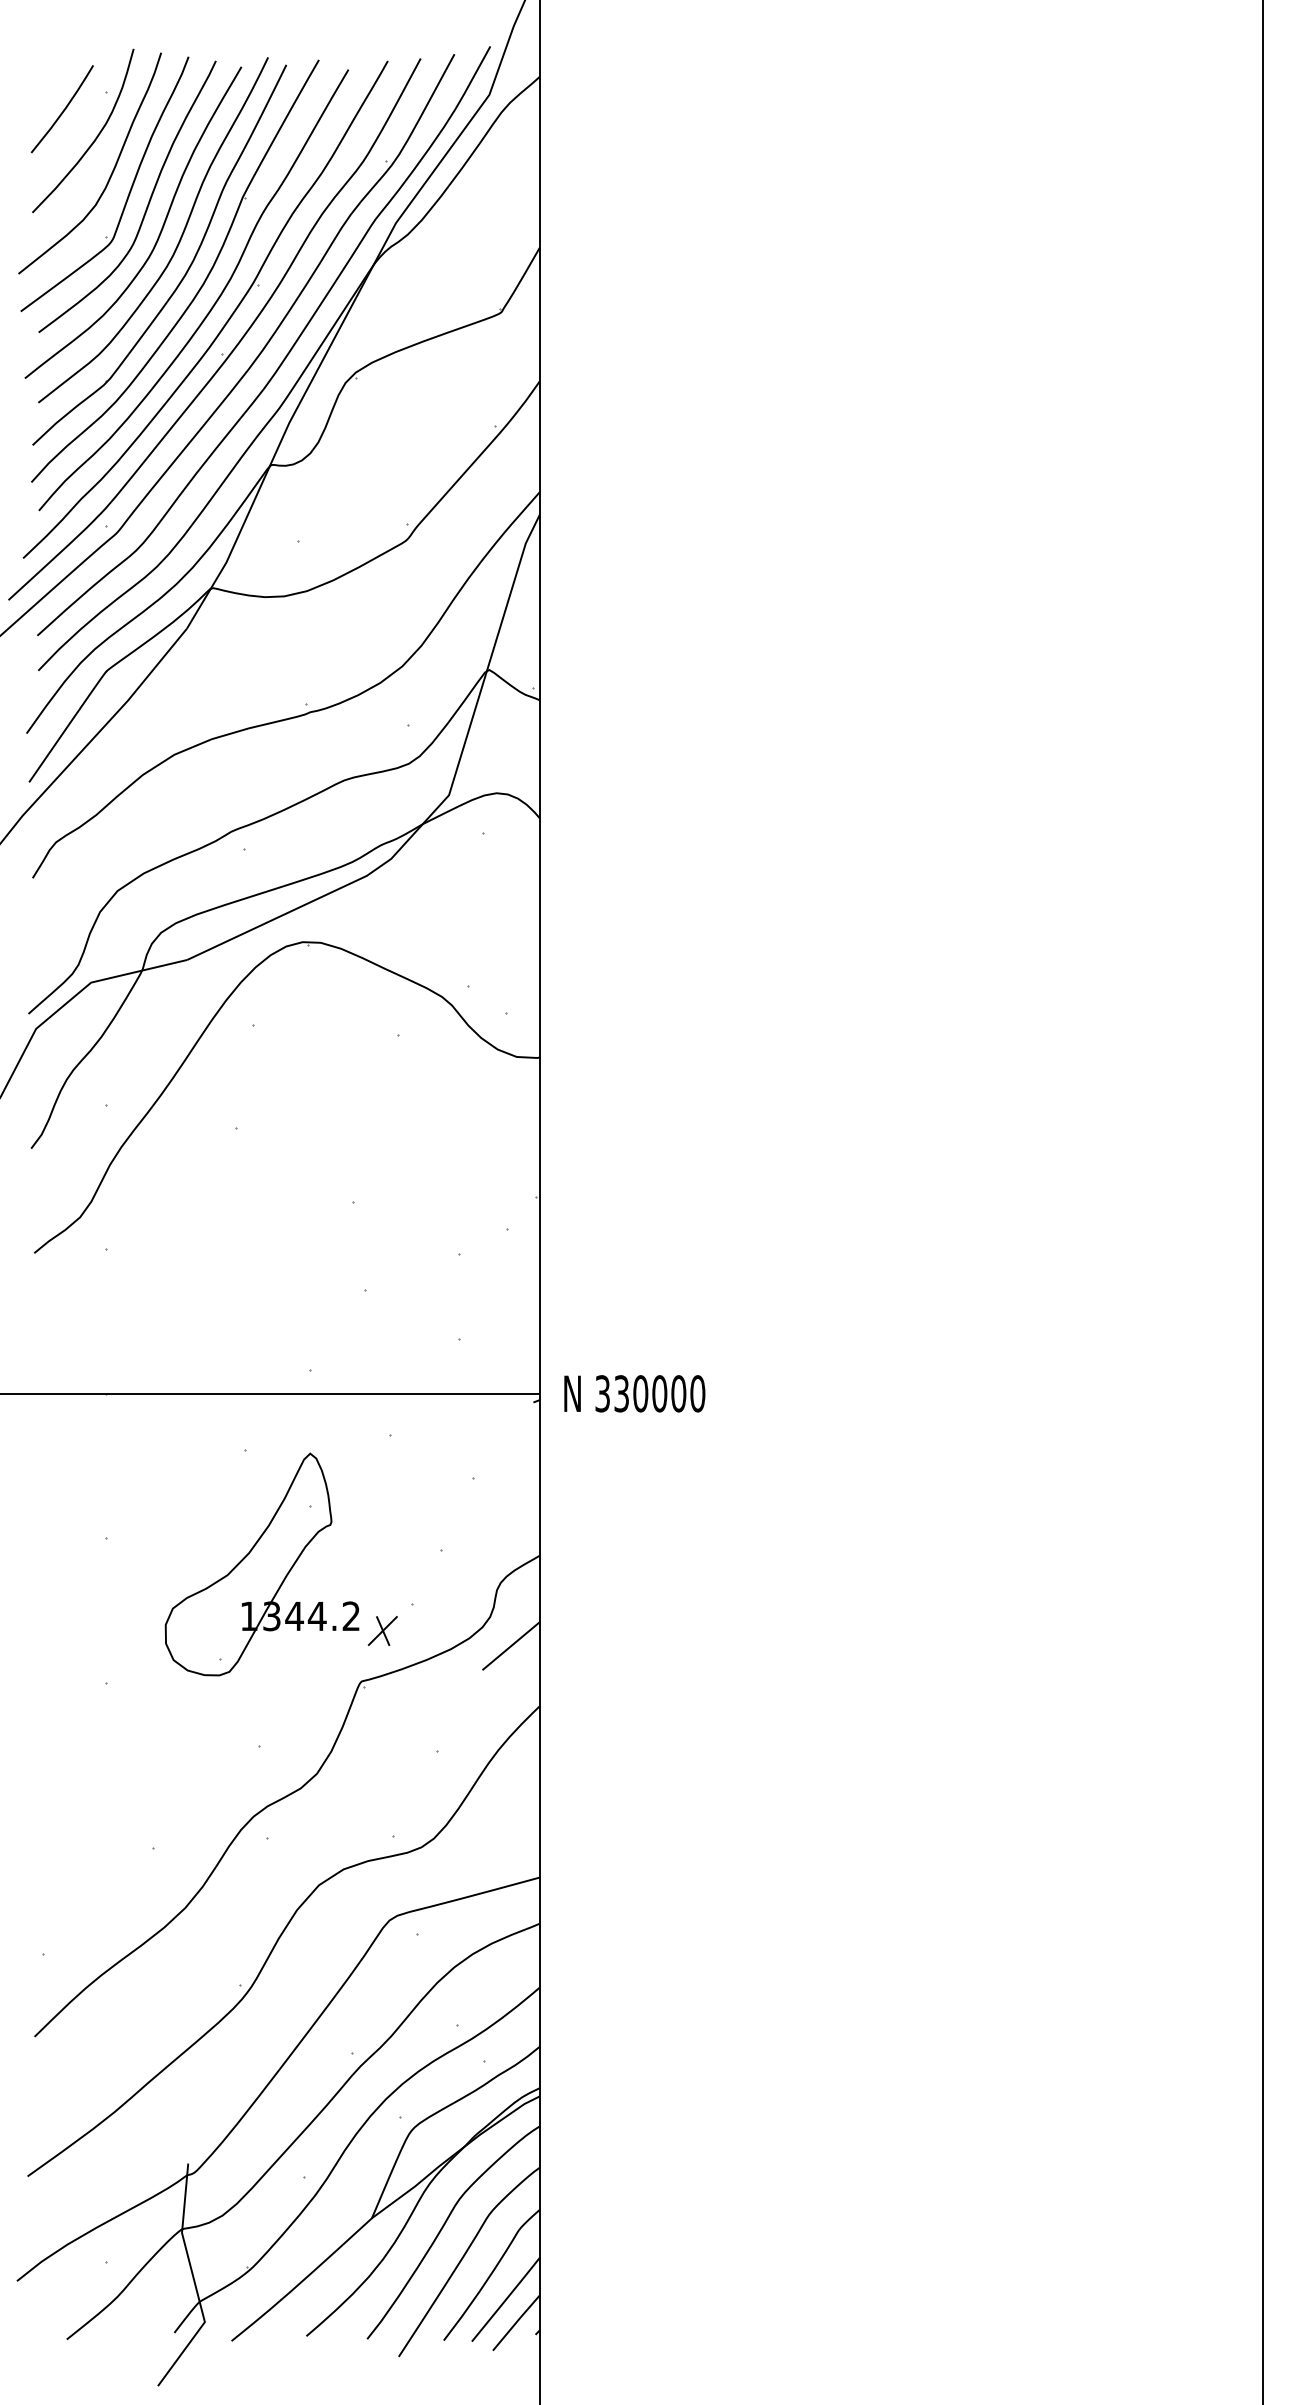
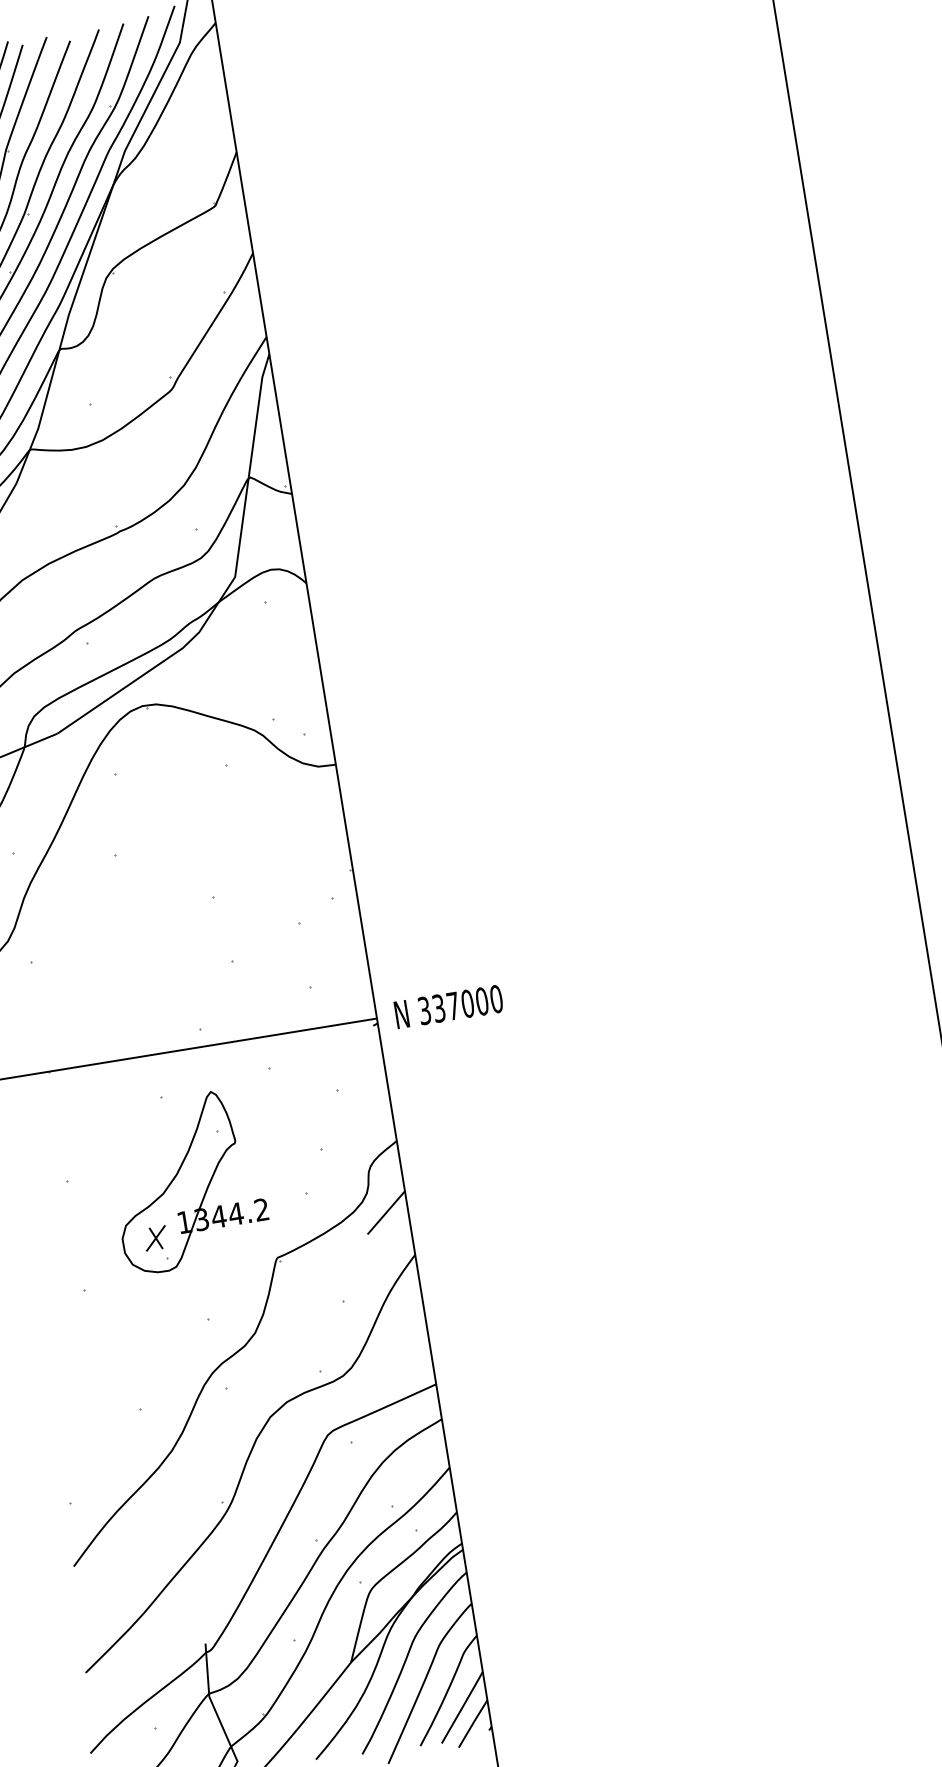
text: (640, 1393) -> (453, 1005), 330000 -> 337000
part: (382, 1630) -> (155, 1238), moved

